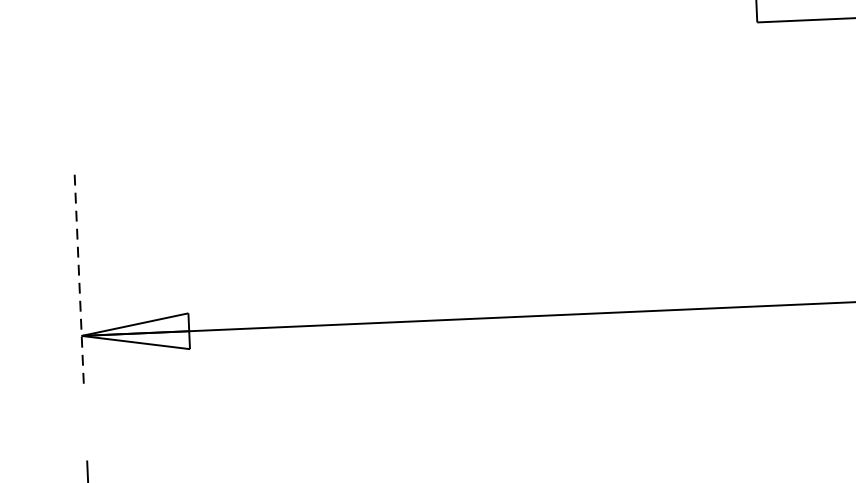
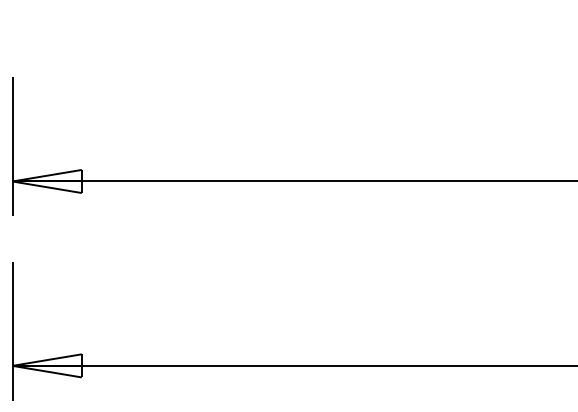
line: (79, 283) -> (12, 147), dashed -> solid

